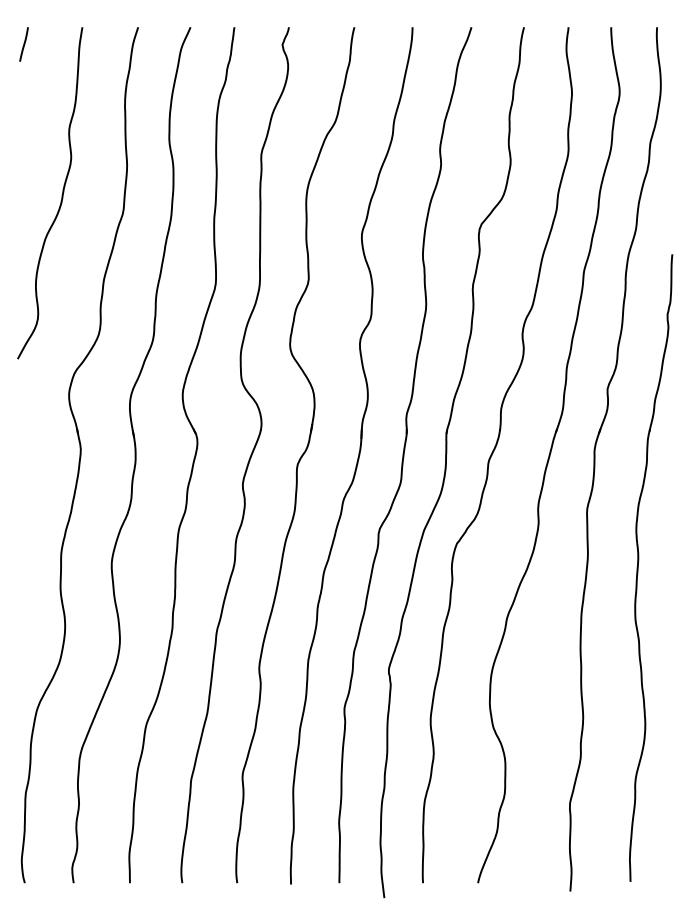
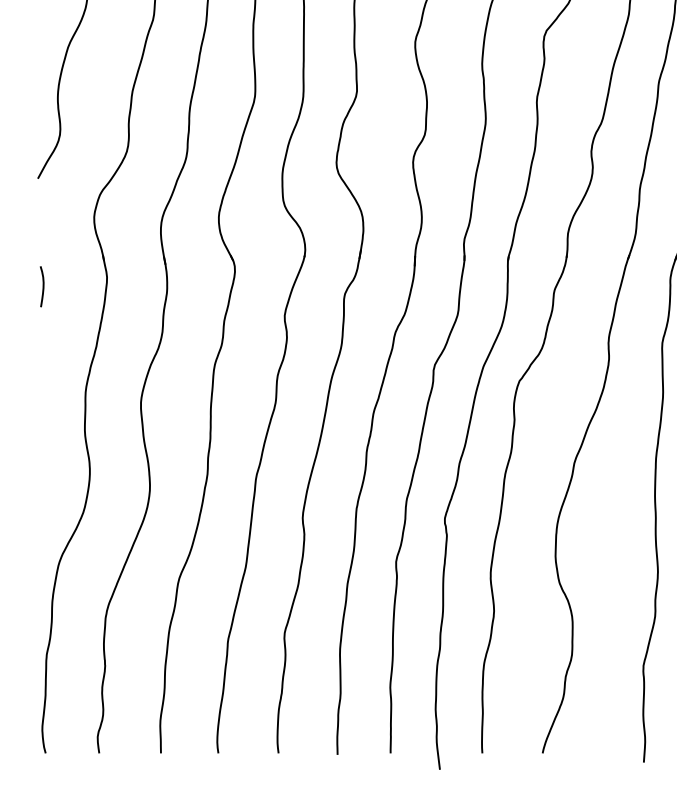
curve: (22, 457) -> (43, 286), added

